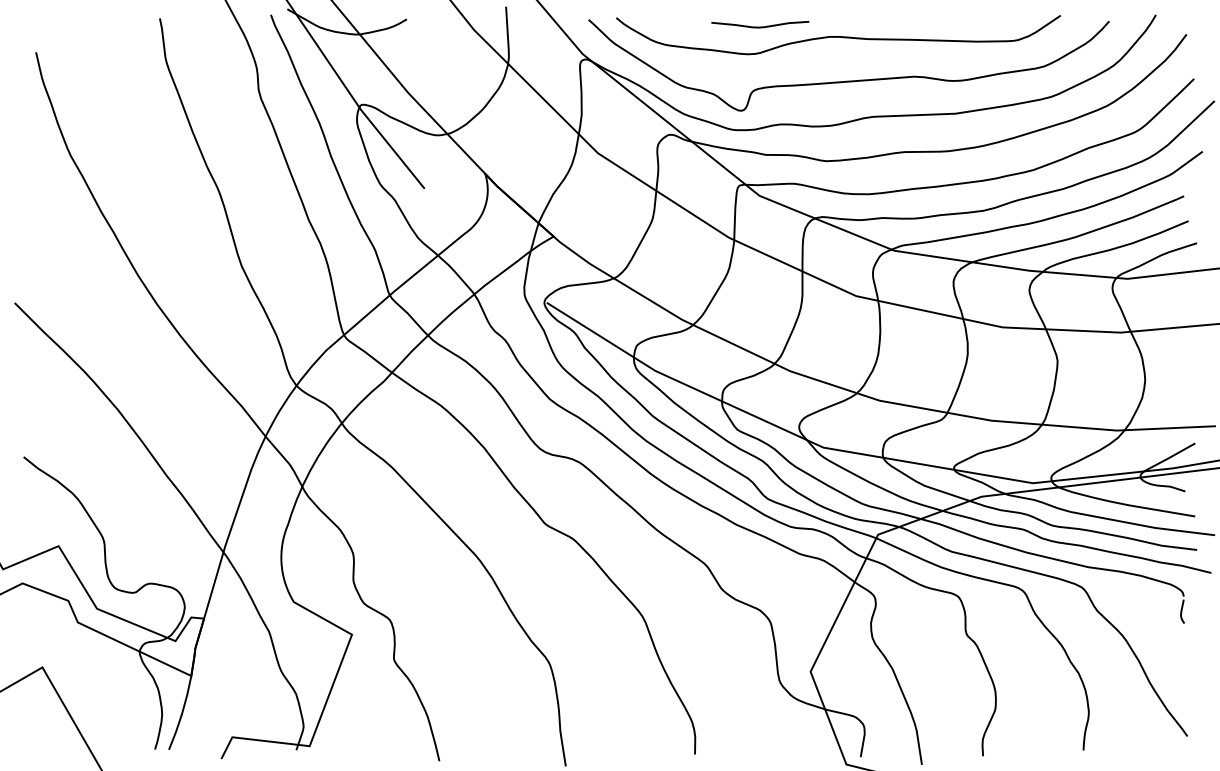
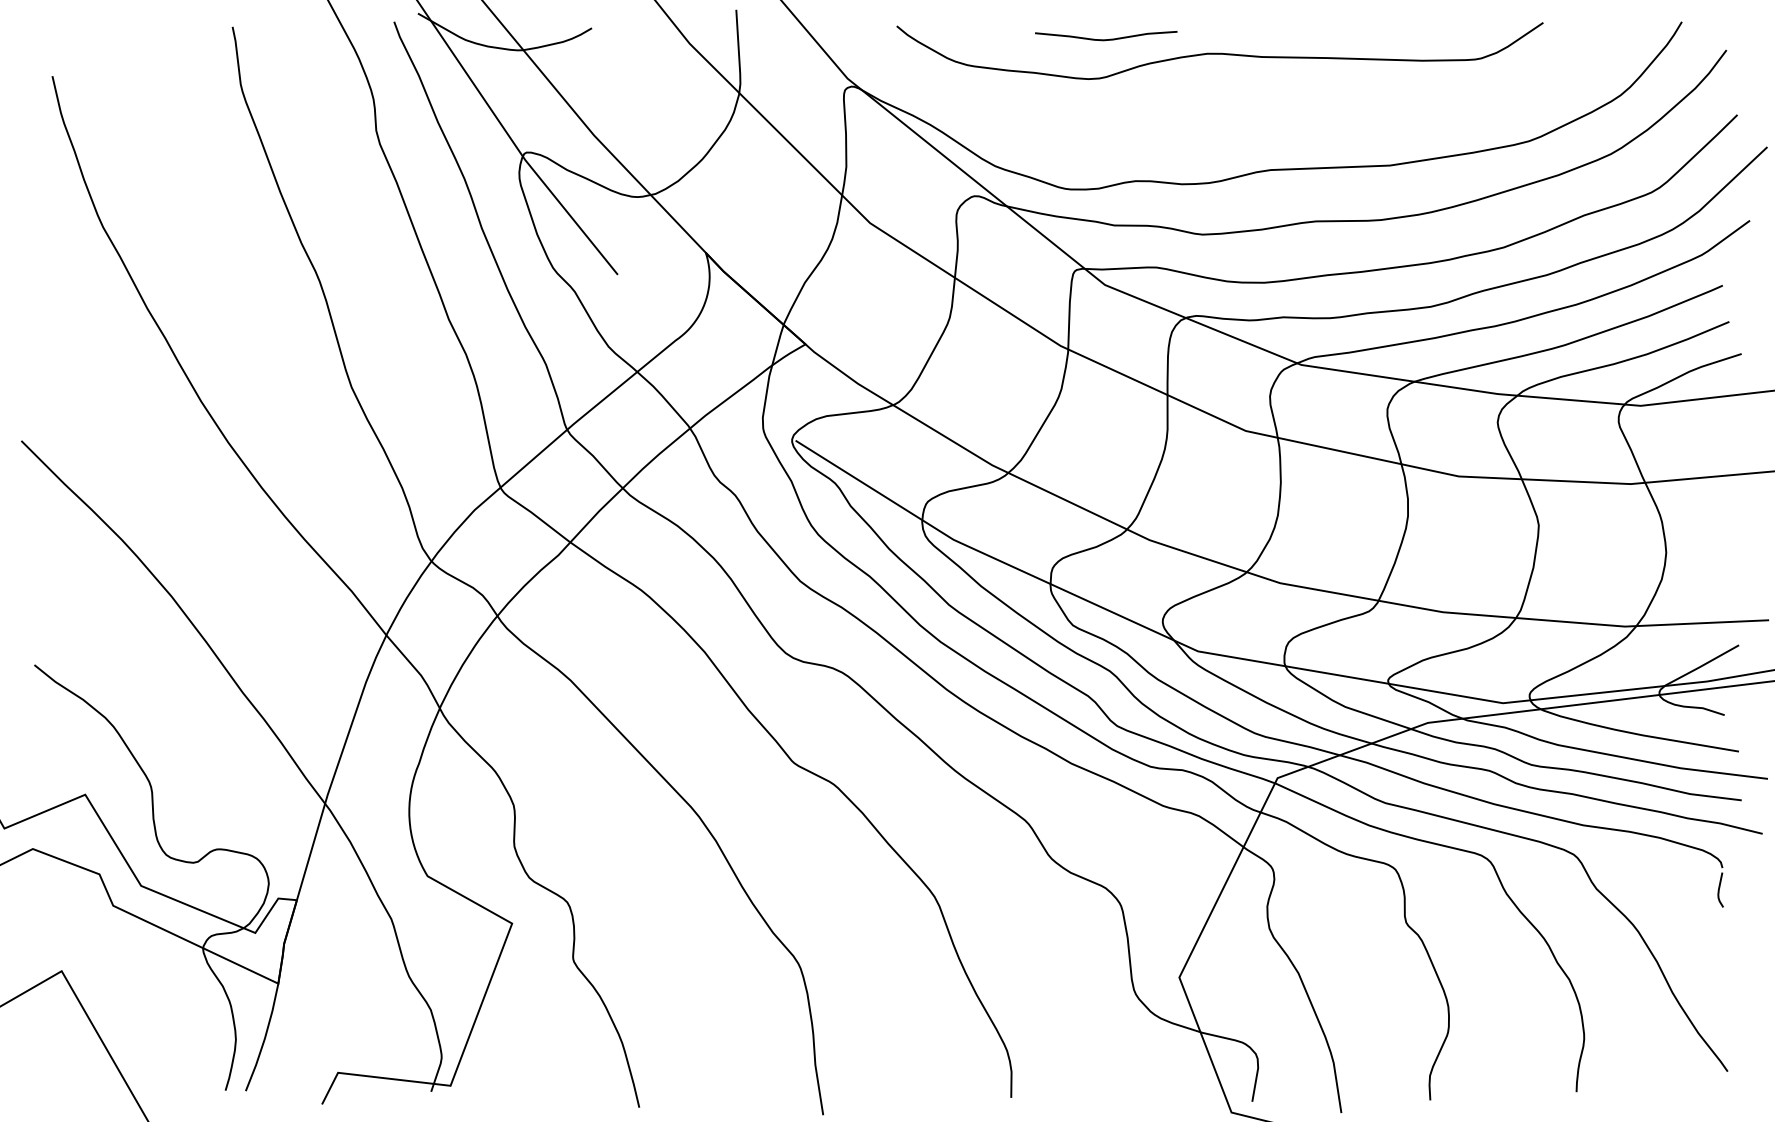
curve: (848, 80) -> (1234, 117), removed

